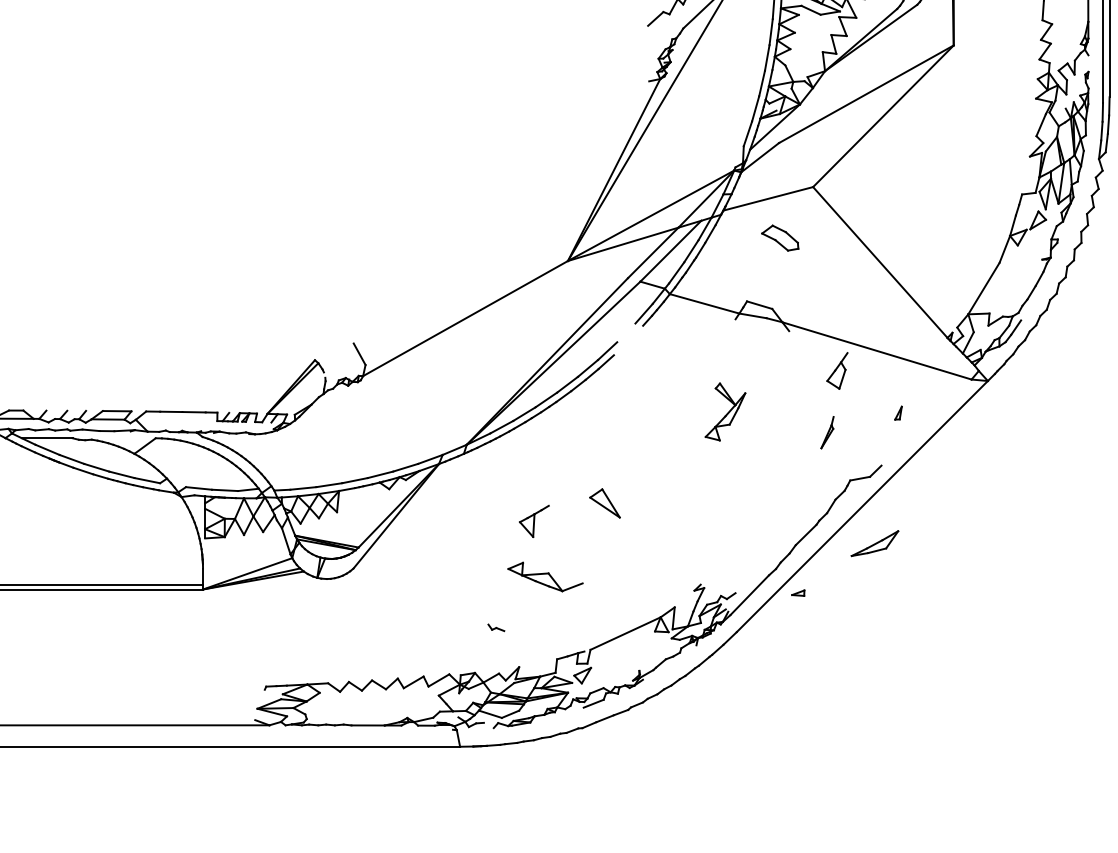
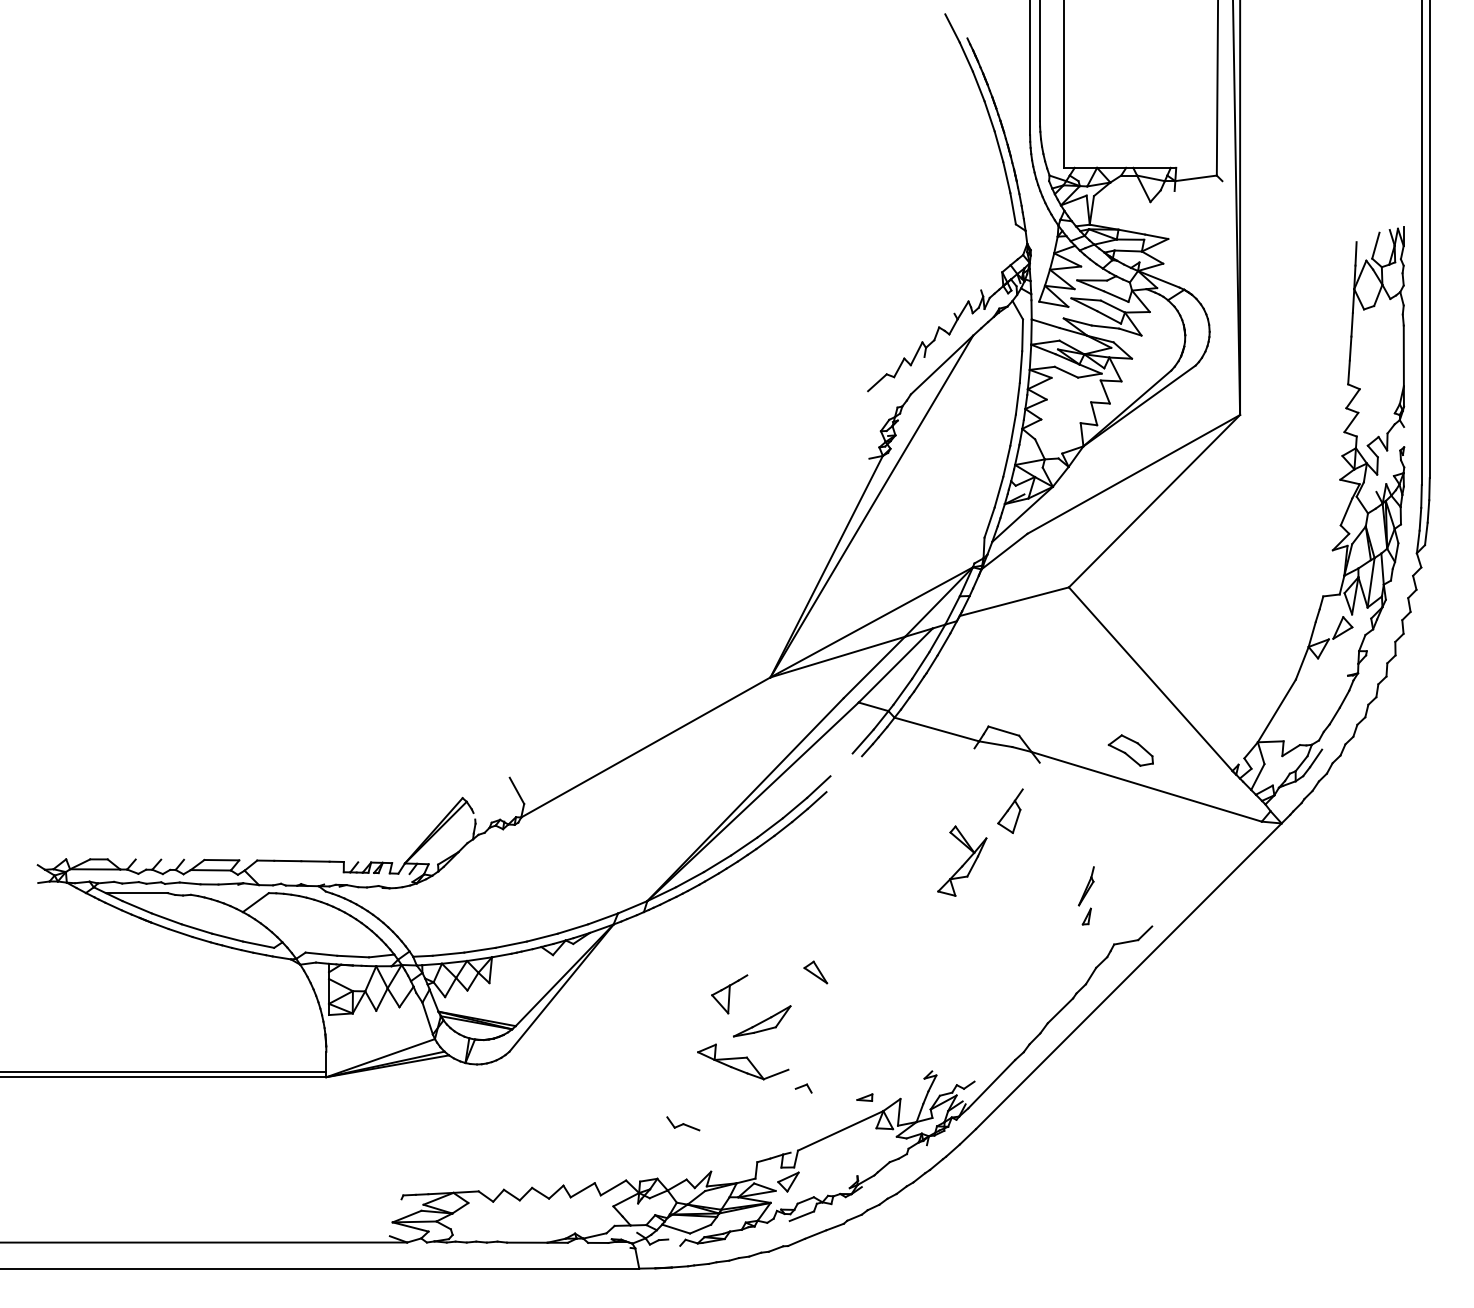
part: (779, 238) -> (1130, 750), moved
part: (837, 370) -> (1010, 810), moved
part: (898, 413) -> (1086, 916), moved
part: (604, 503) -> (815, 972), size x0.62
part: (875, 543) -> (762, 1021), moved
part: (797, 593) -> (864, 1097), moved
part: (595, 598) -> (803, 1088), added
part: (496, 627) -> (683, 1123), size x1.67

